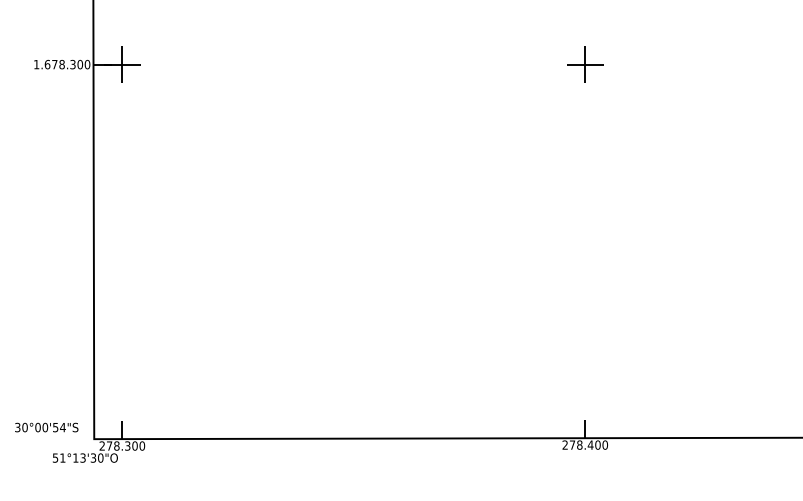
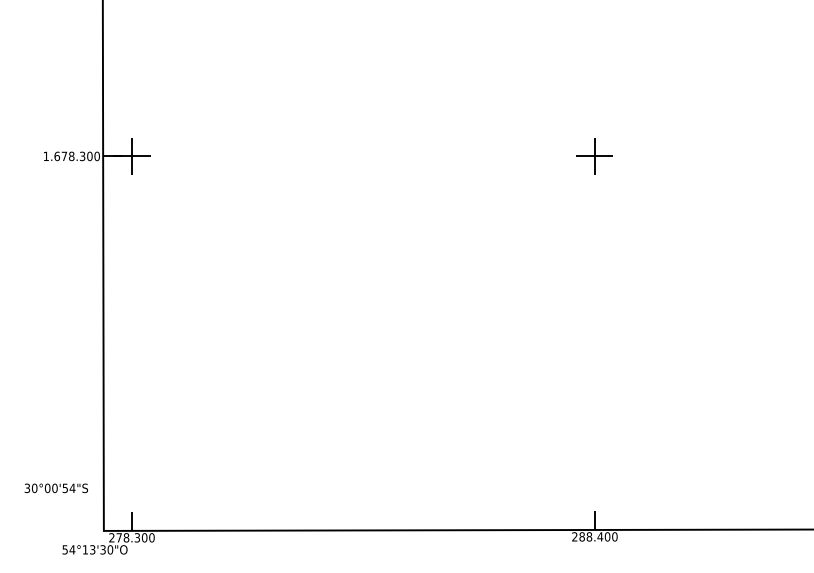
text: (45, 427) -> (55, 488), moved
text: (571, 444) -> (581, 536), 278.400 -> 288.400
text: (62, 457) -> (72, 549), 51°13'30"O -> 54°13'30"O

